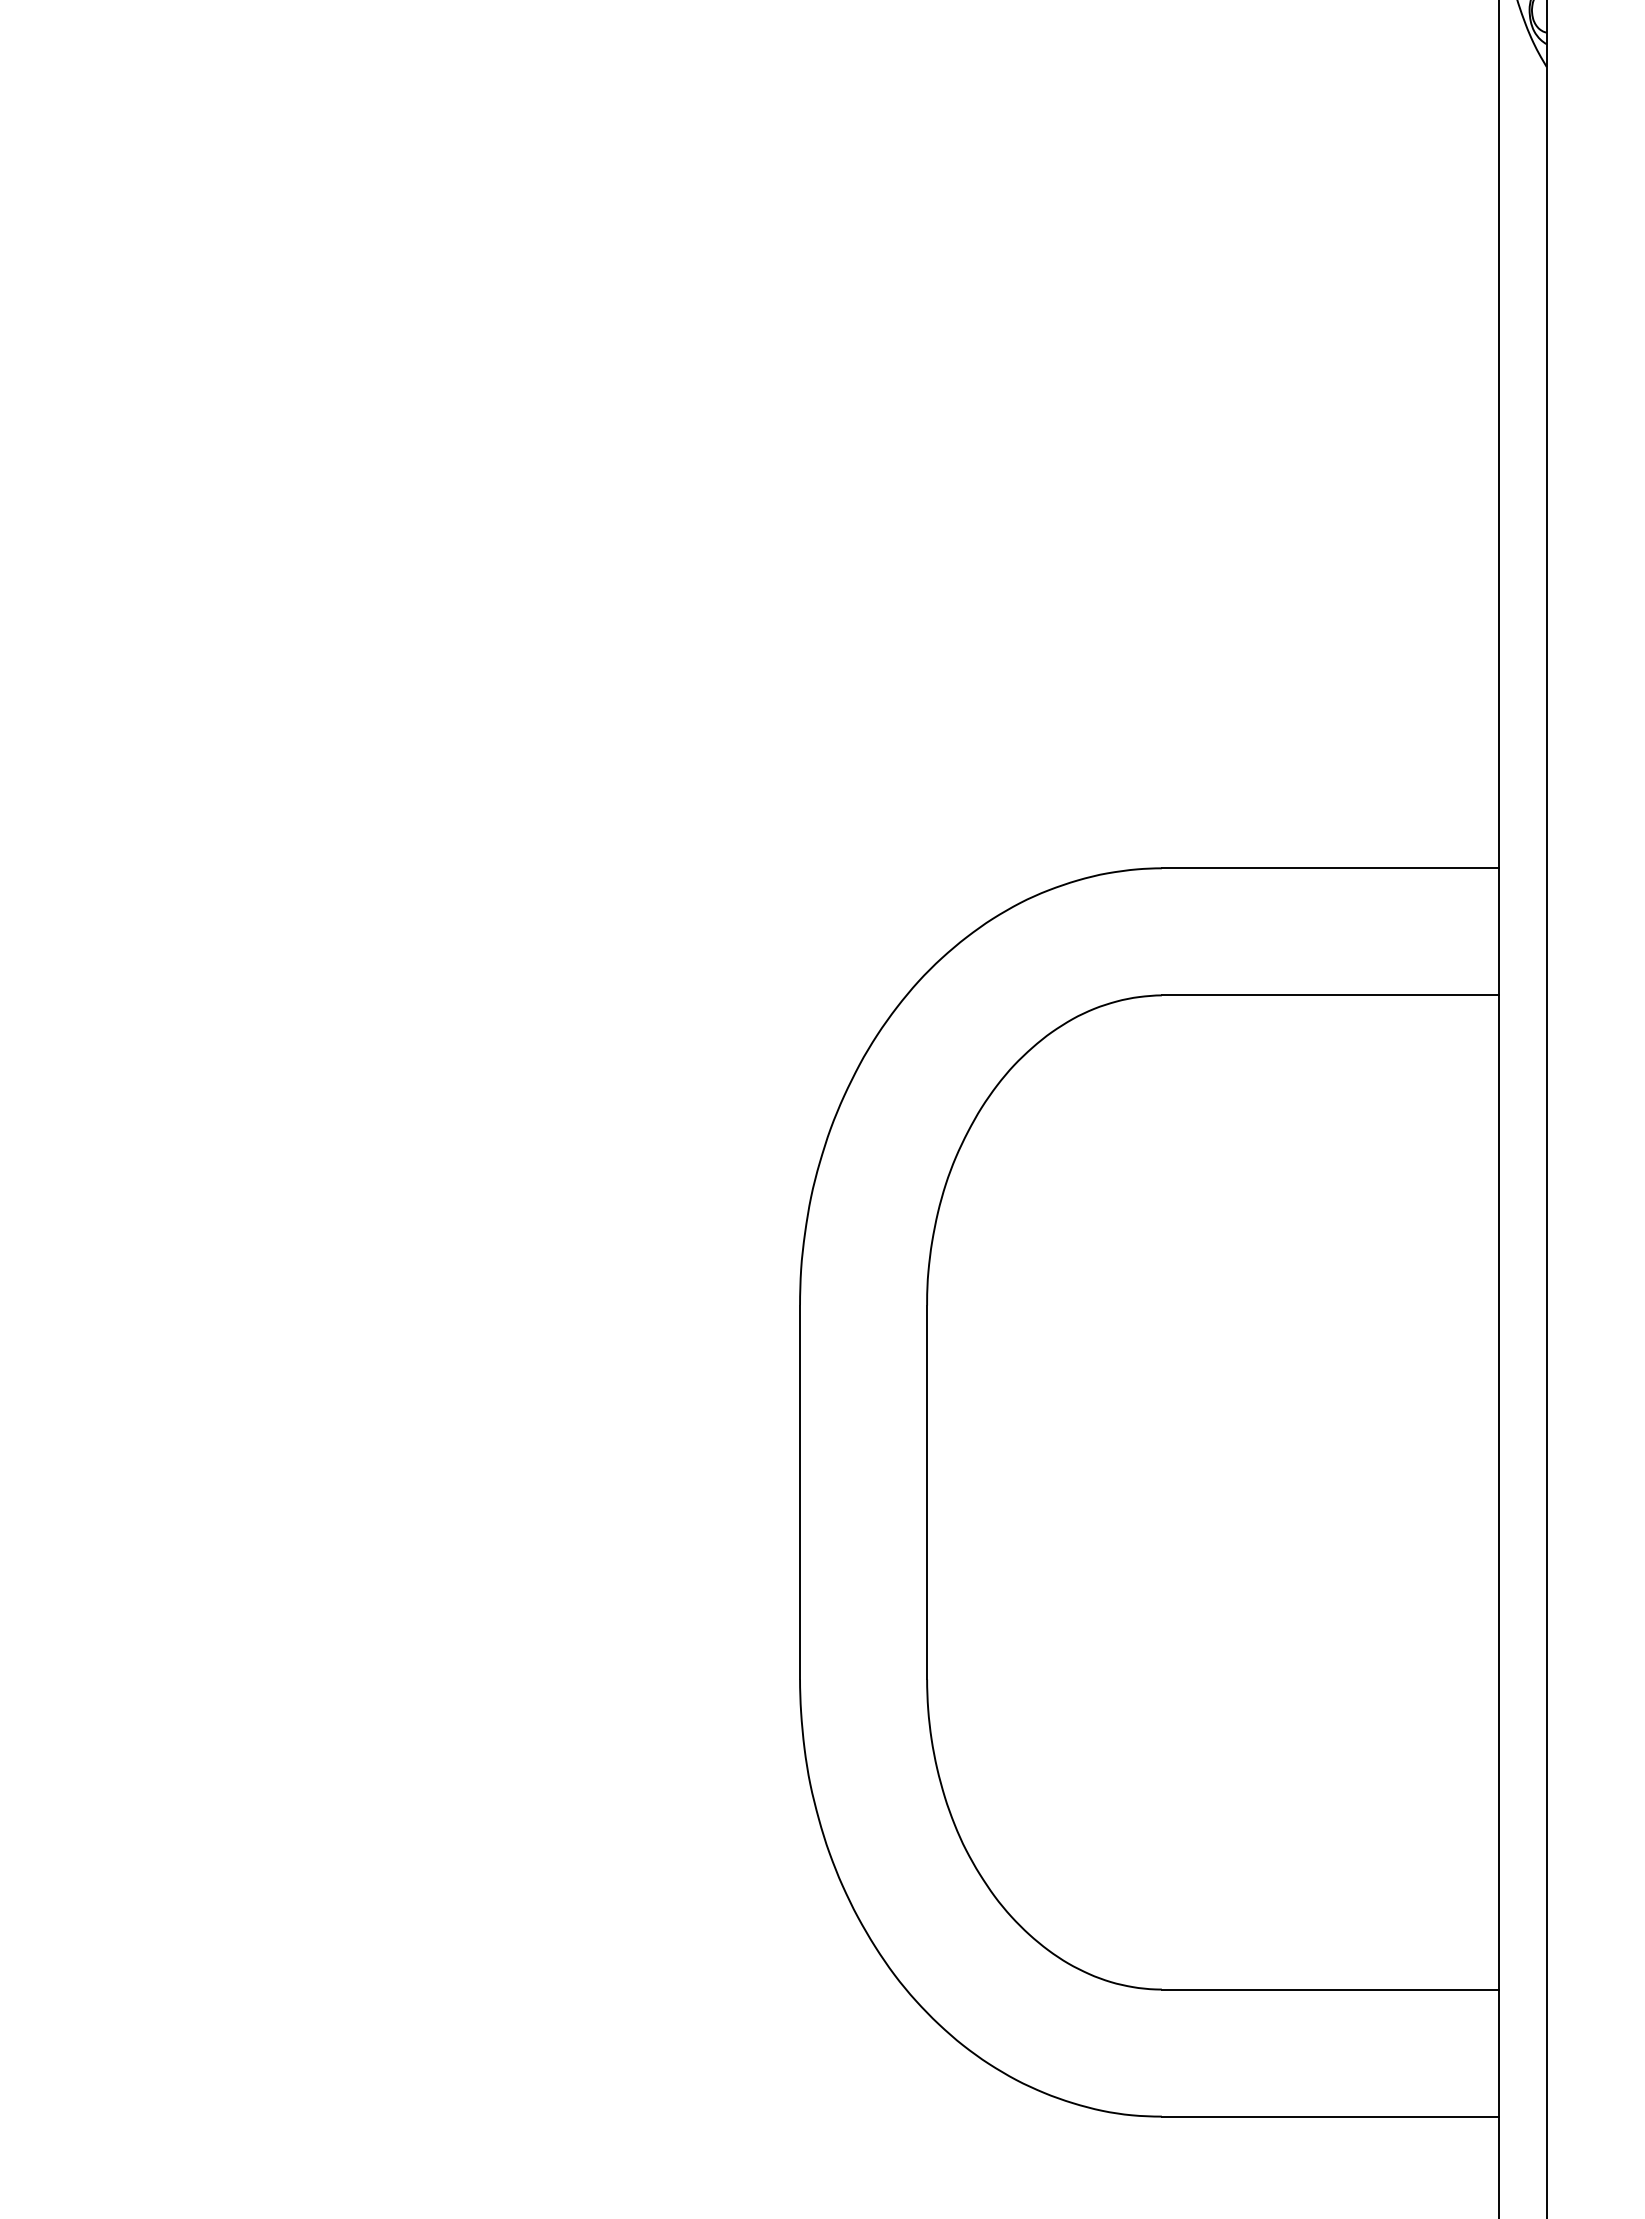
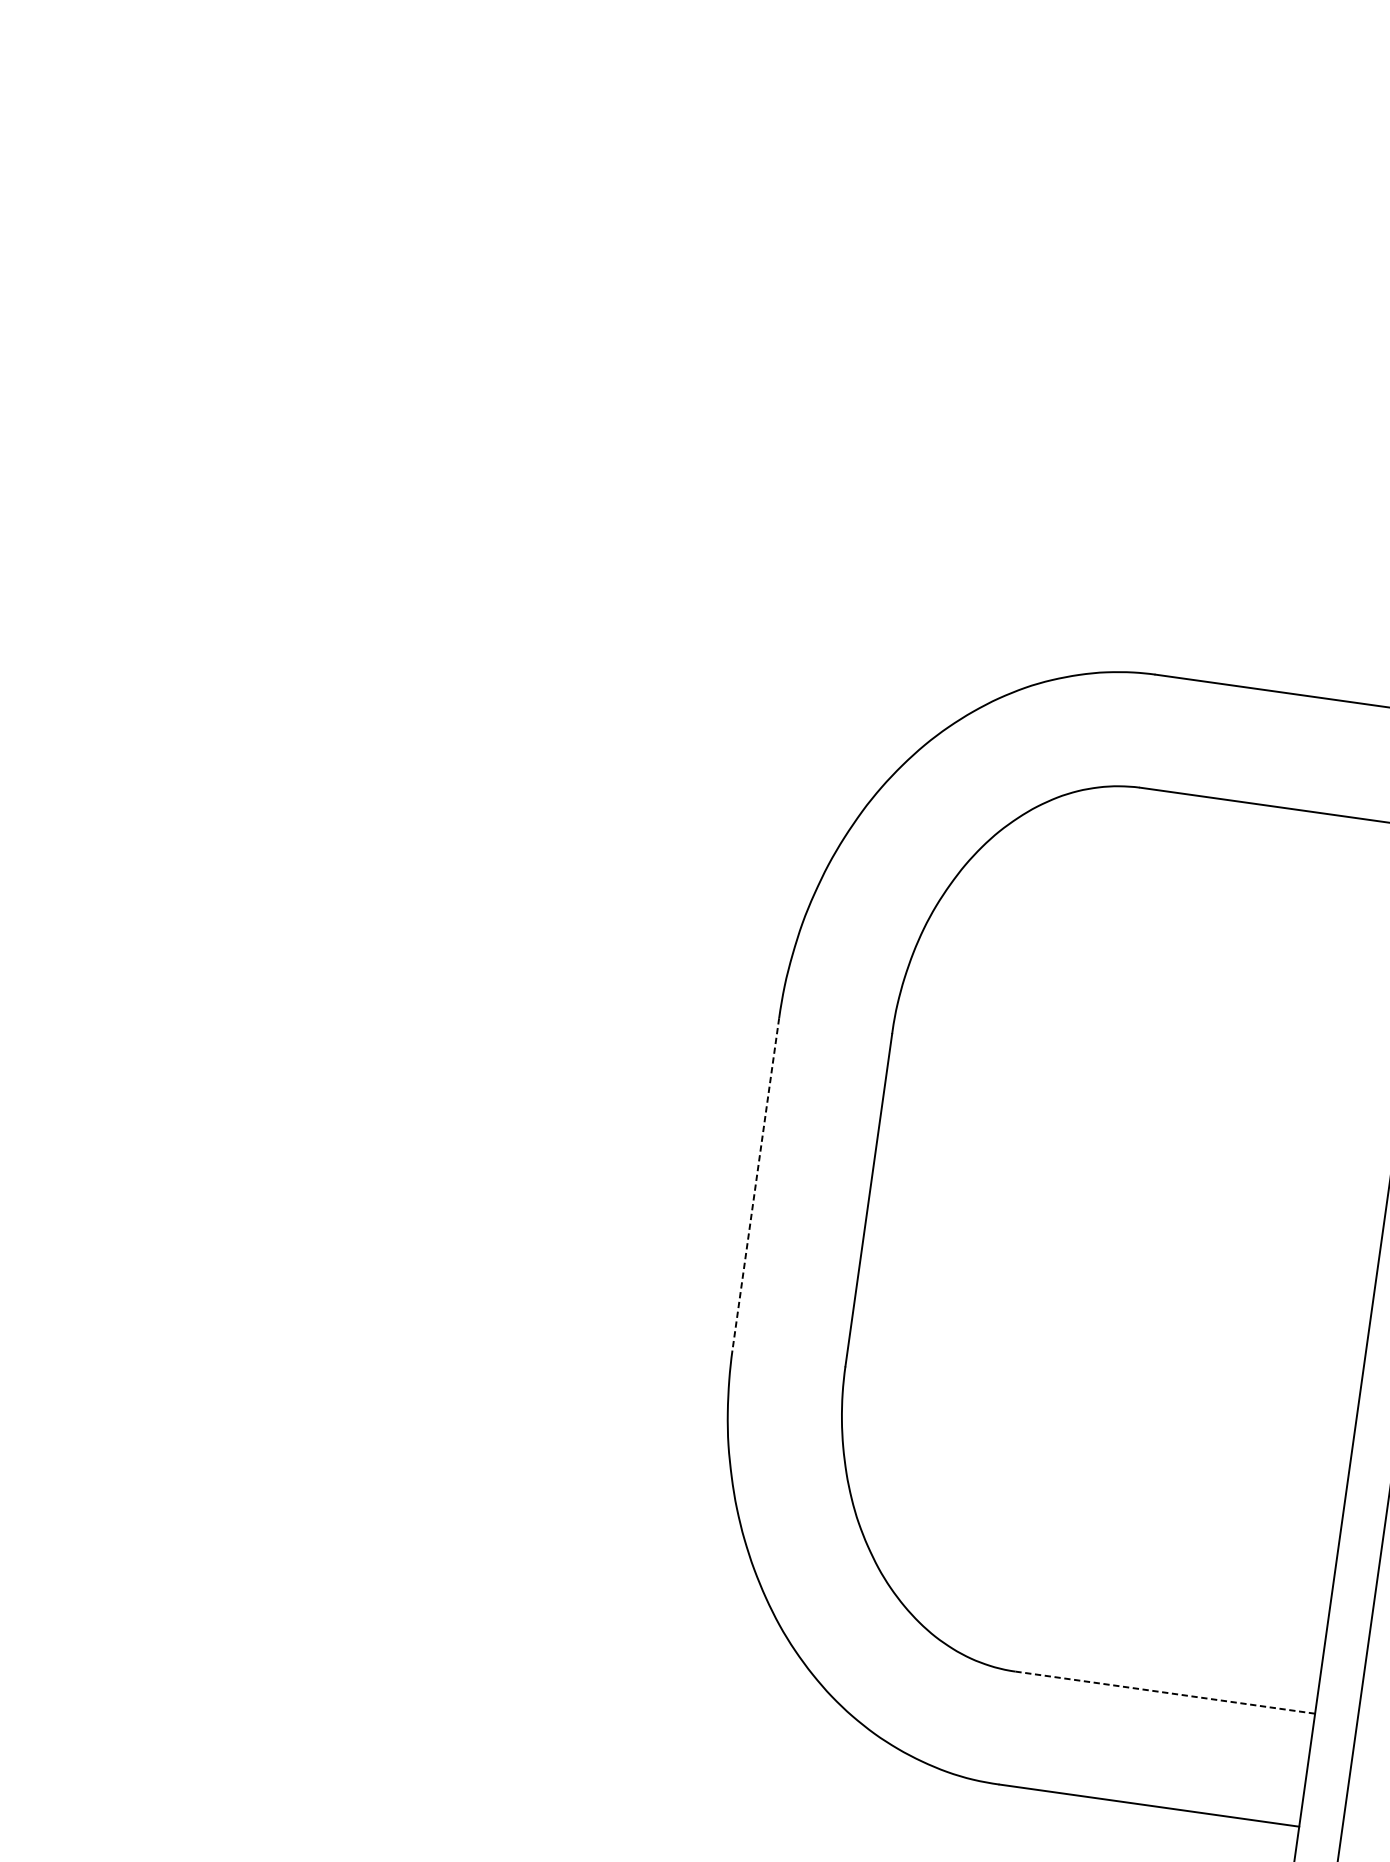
line: (800, 1492) -> (756, 1184), solid -> dashed
line: (1330, 1989) -> (1165, 1692), solid -> dashed

